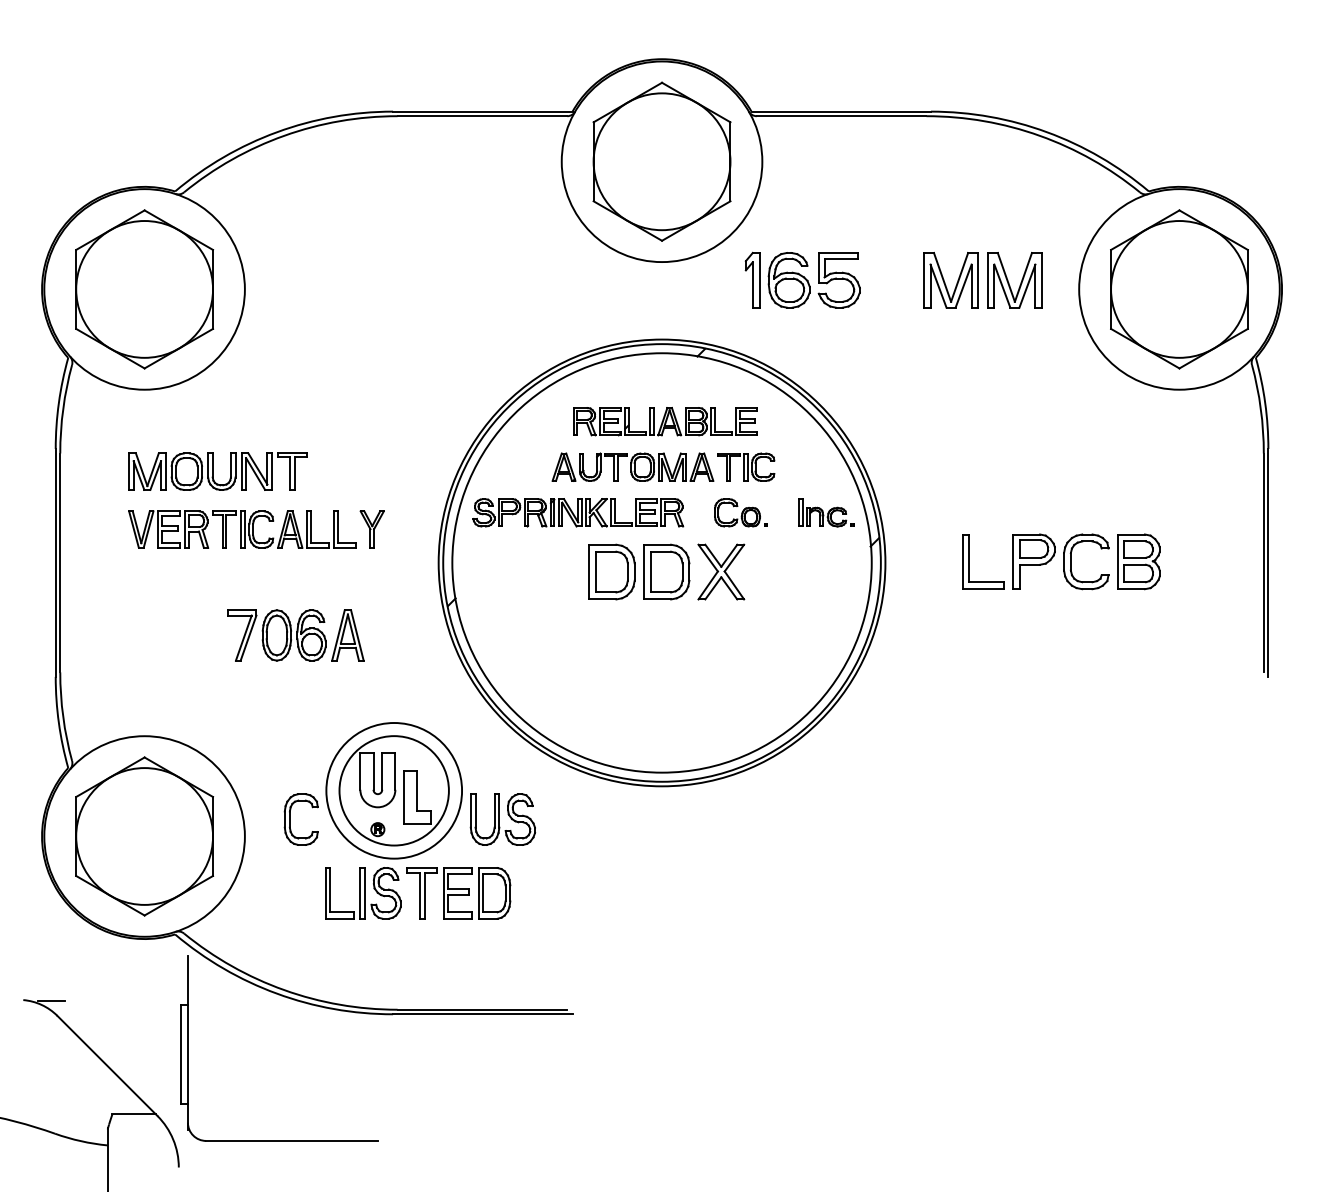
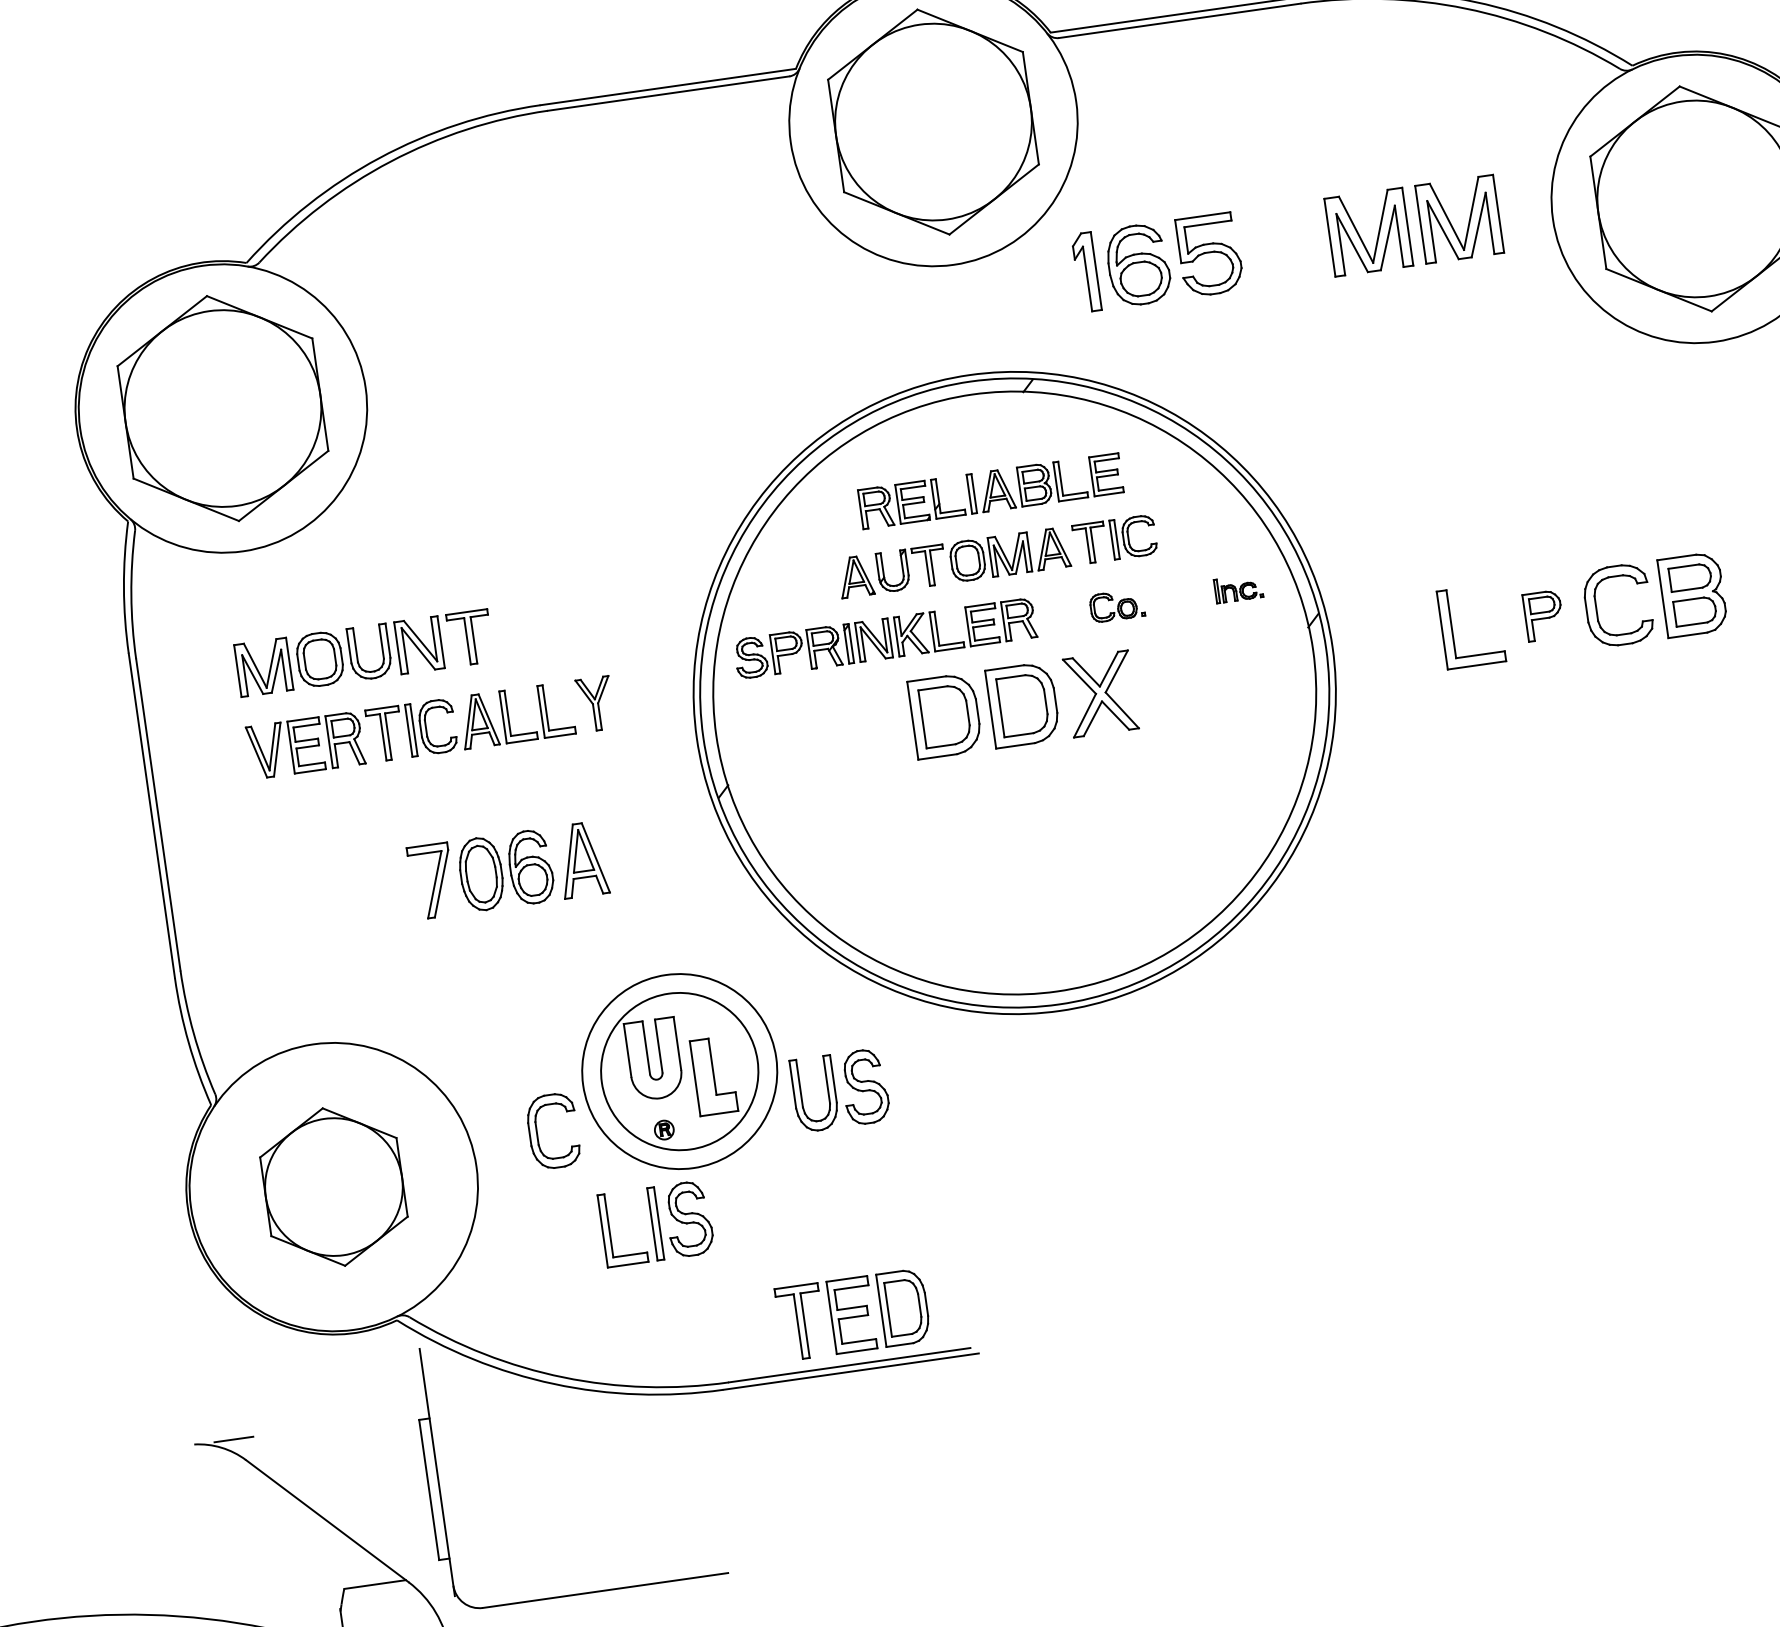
part: (740, 512) -> (1116, 605), size x0.7
part: (826, 512) -> (1238, 587), size x0.6
part: (1033, 561) -> (1543, 615), size x0.6
part: (144, 836) -> (333, 1187), size x0.7
part: (458, 893) -> (852, 1315), moved

